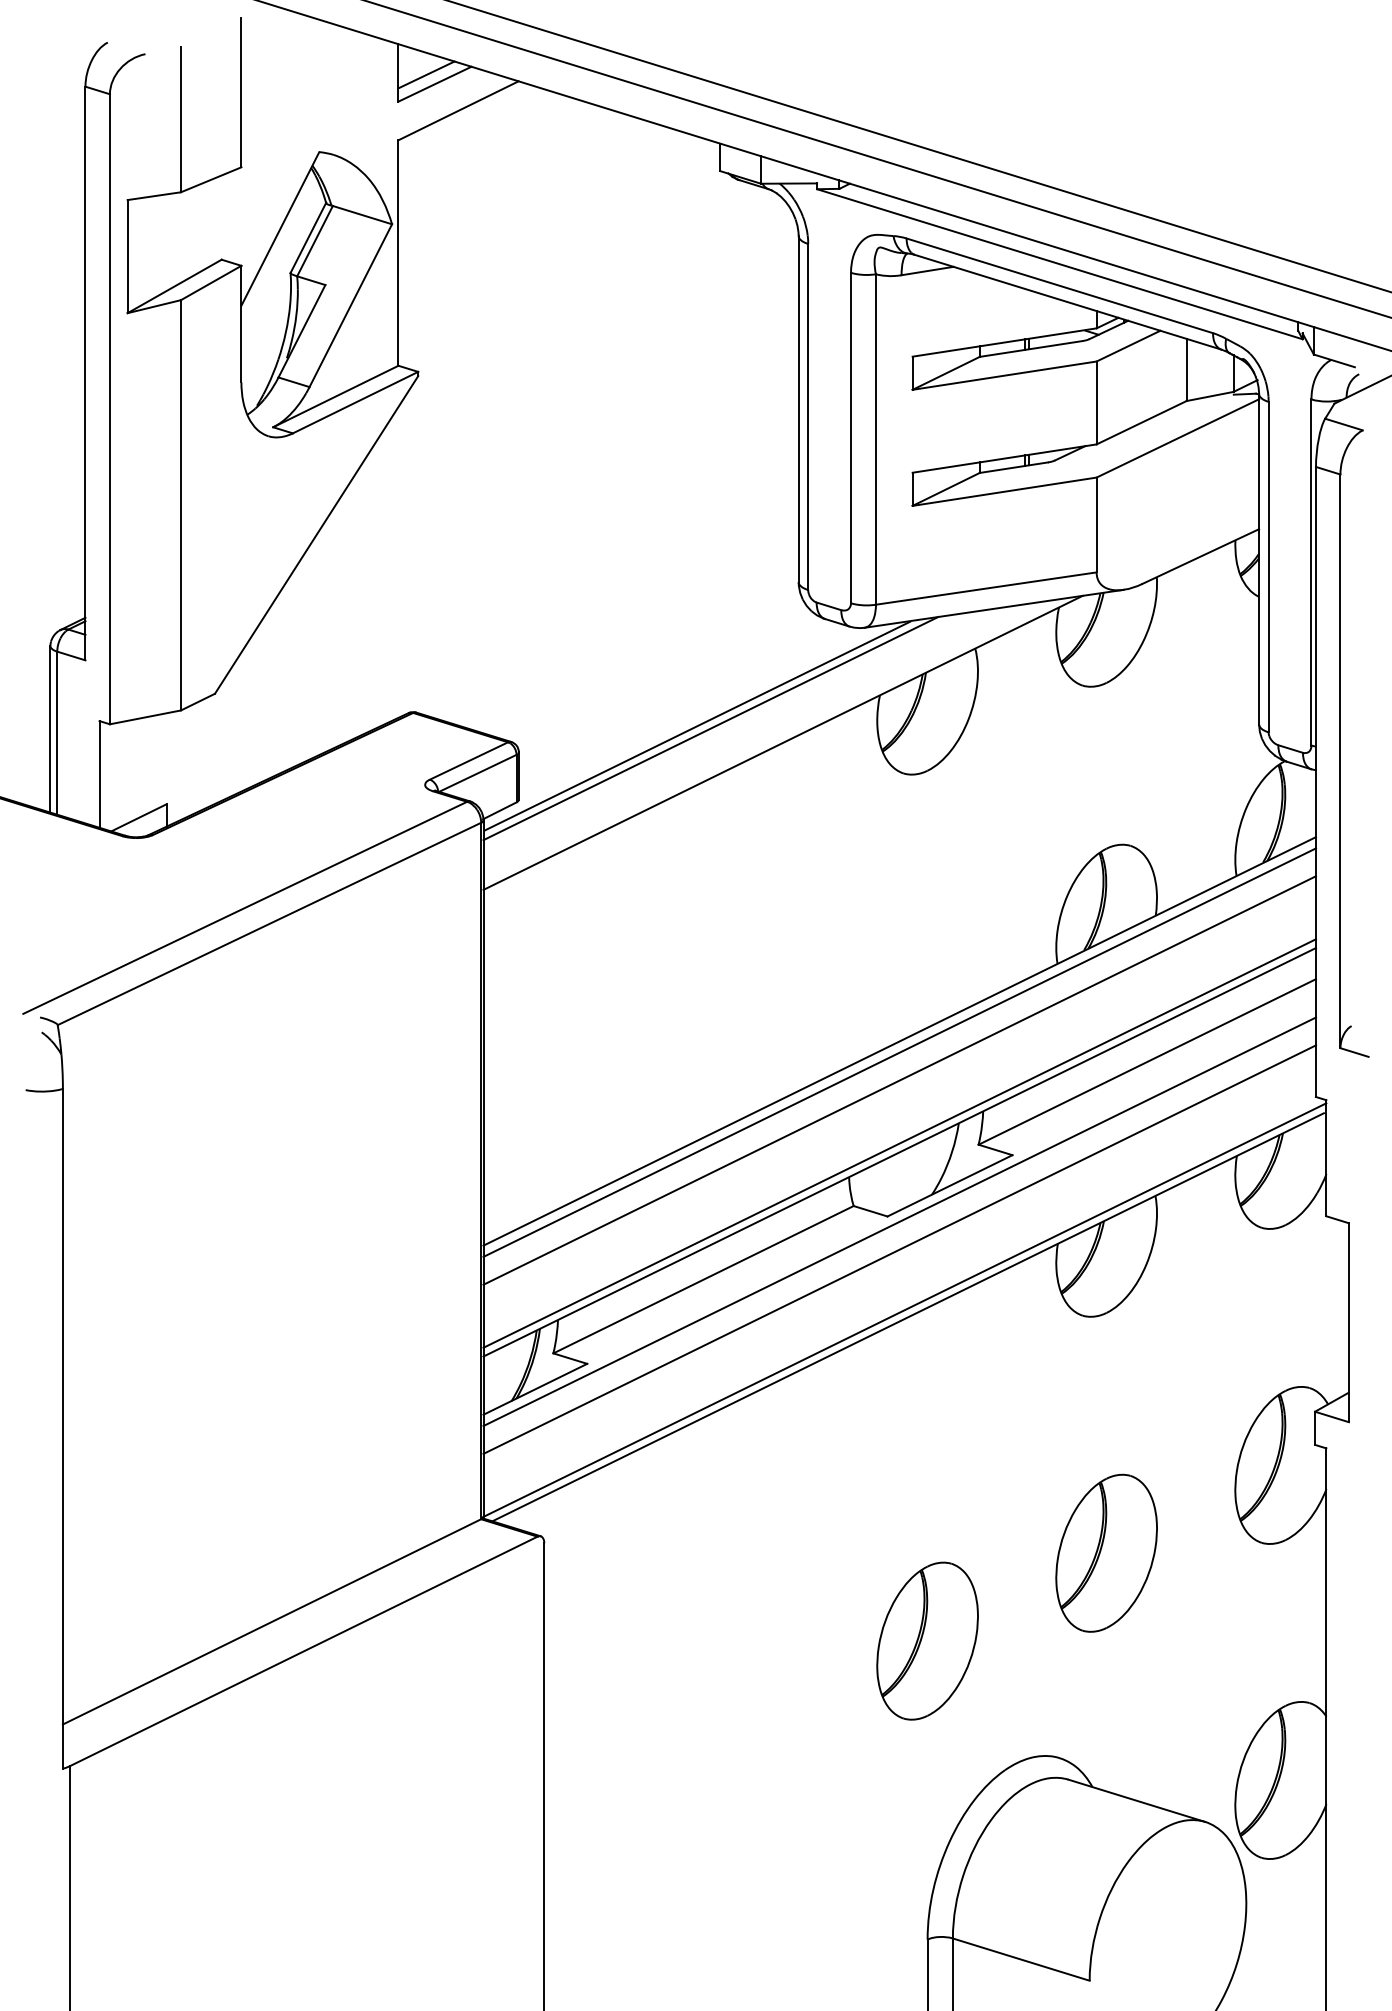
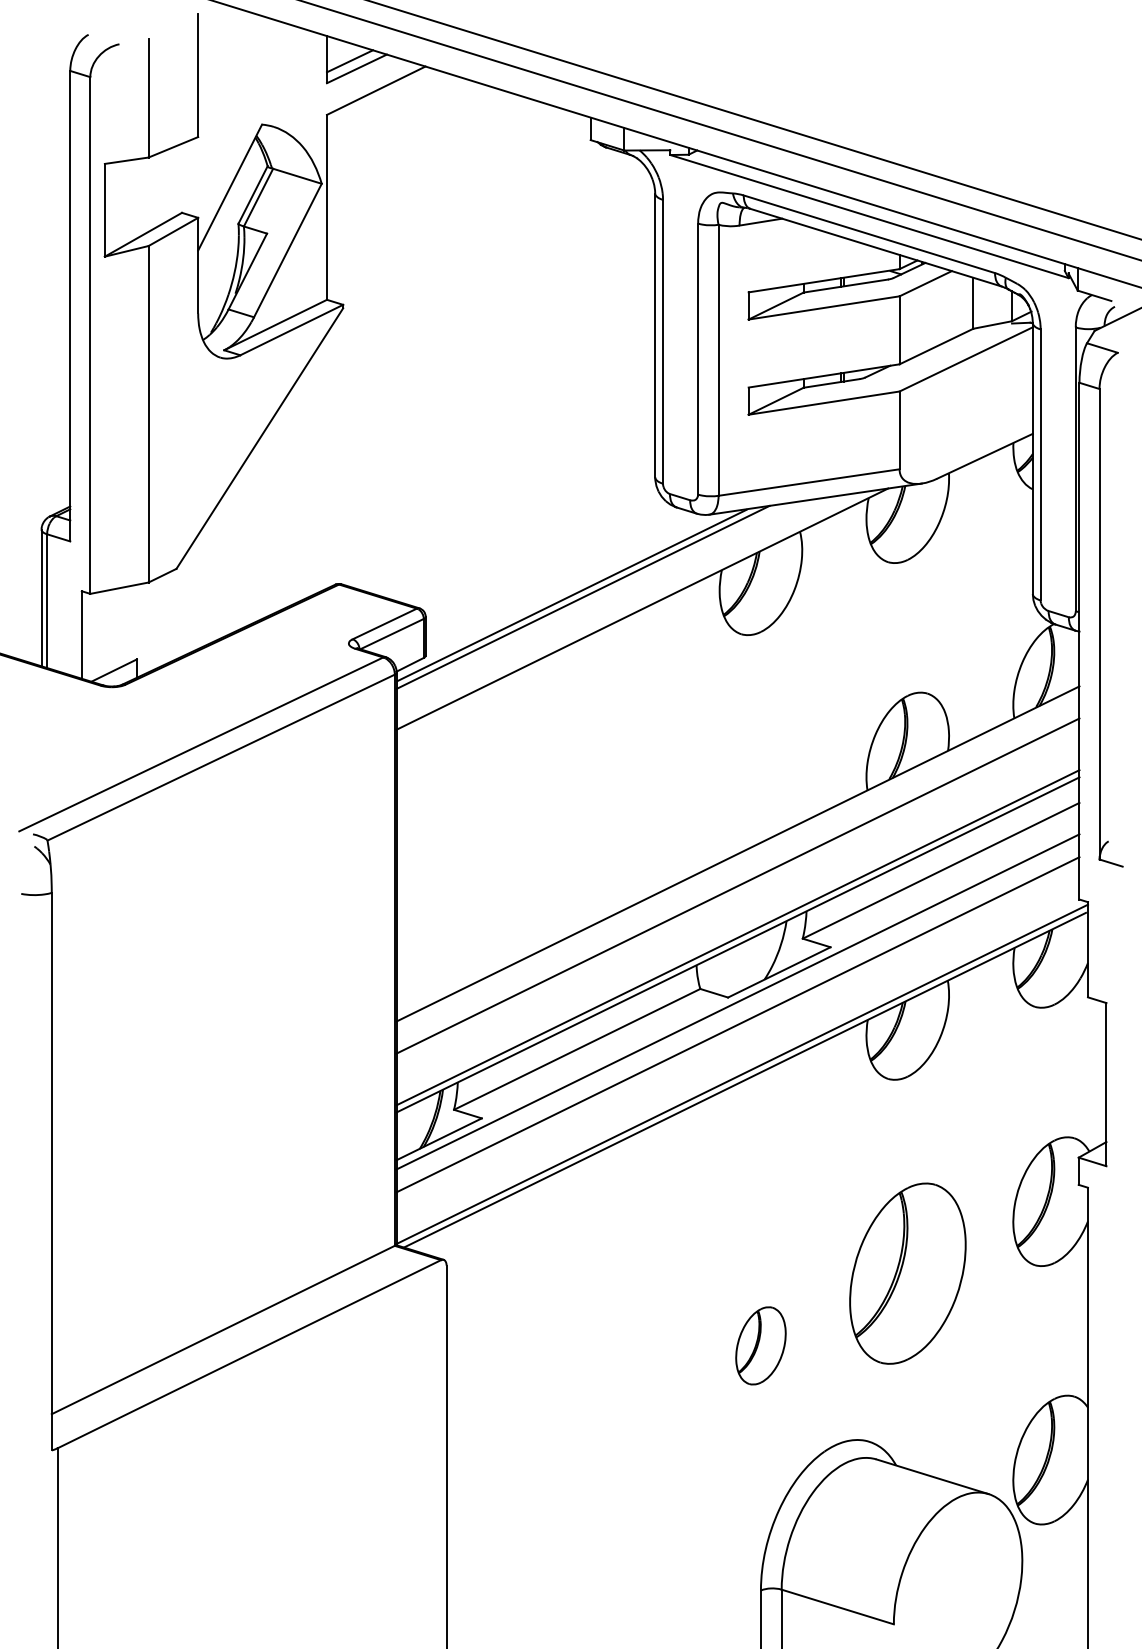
line: (899, 1051) -> (737, 862), removed
part: (1106, 1552) -> (907, 1273), size x1.4
part: (927, 1640) -> (760, 1345), size x0.6

